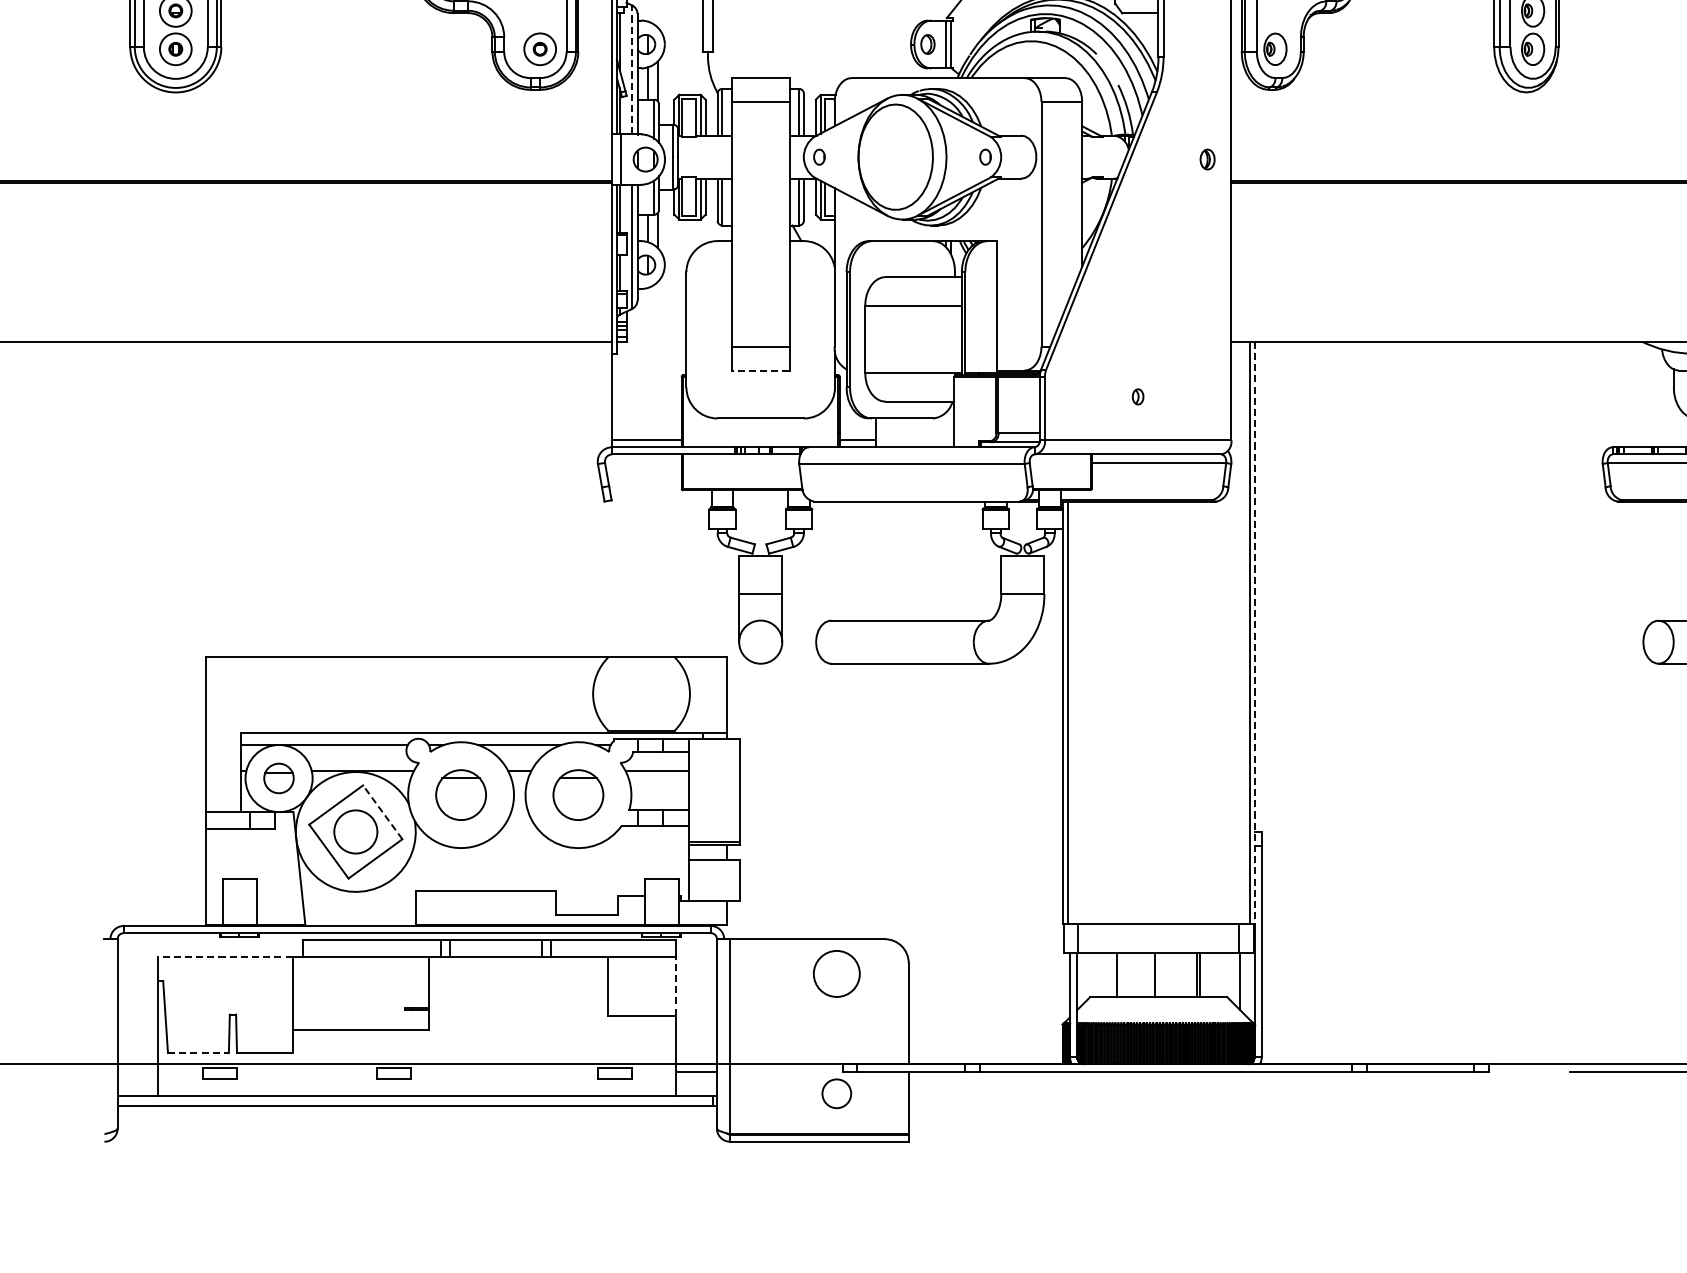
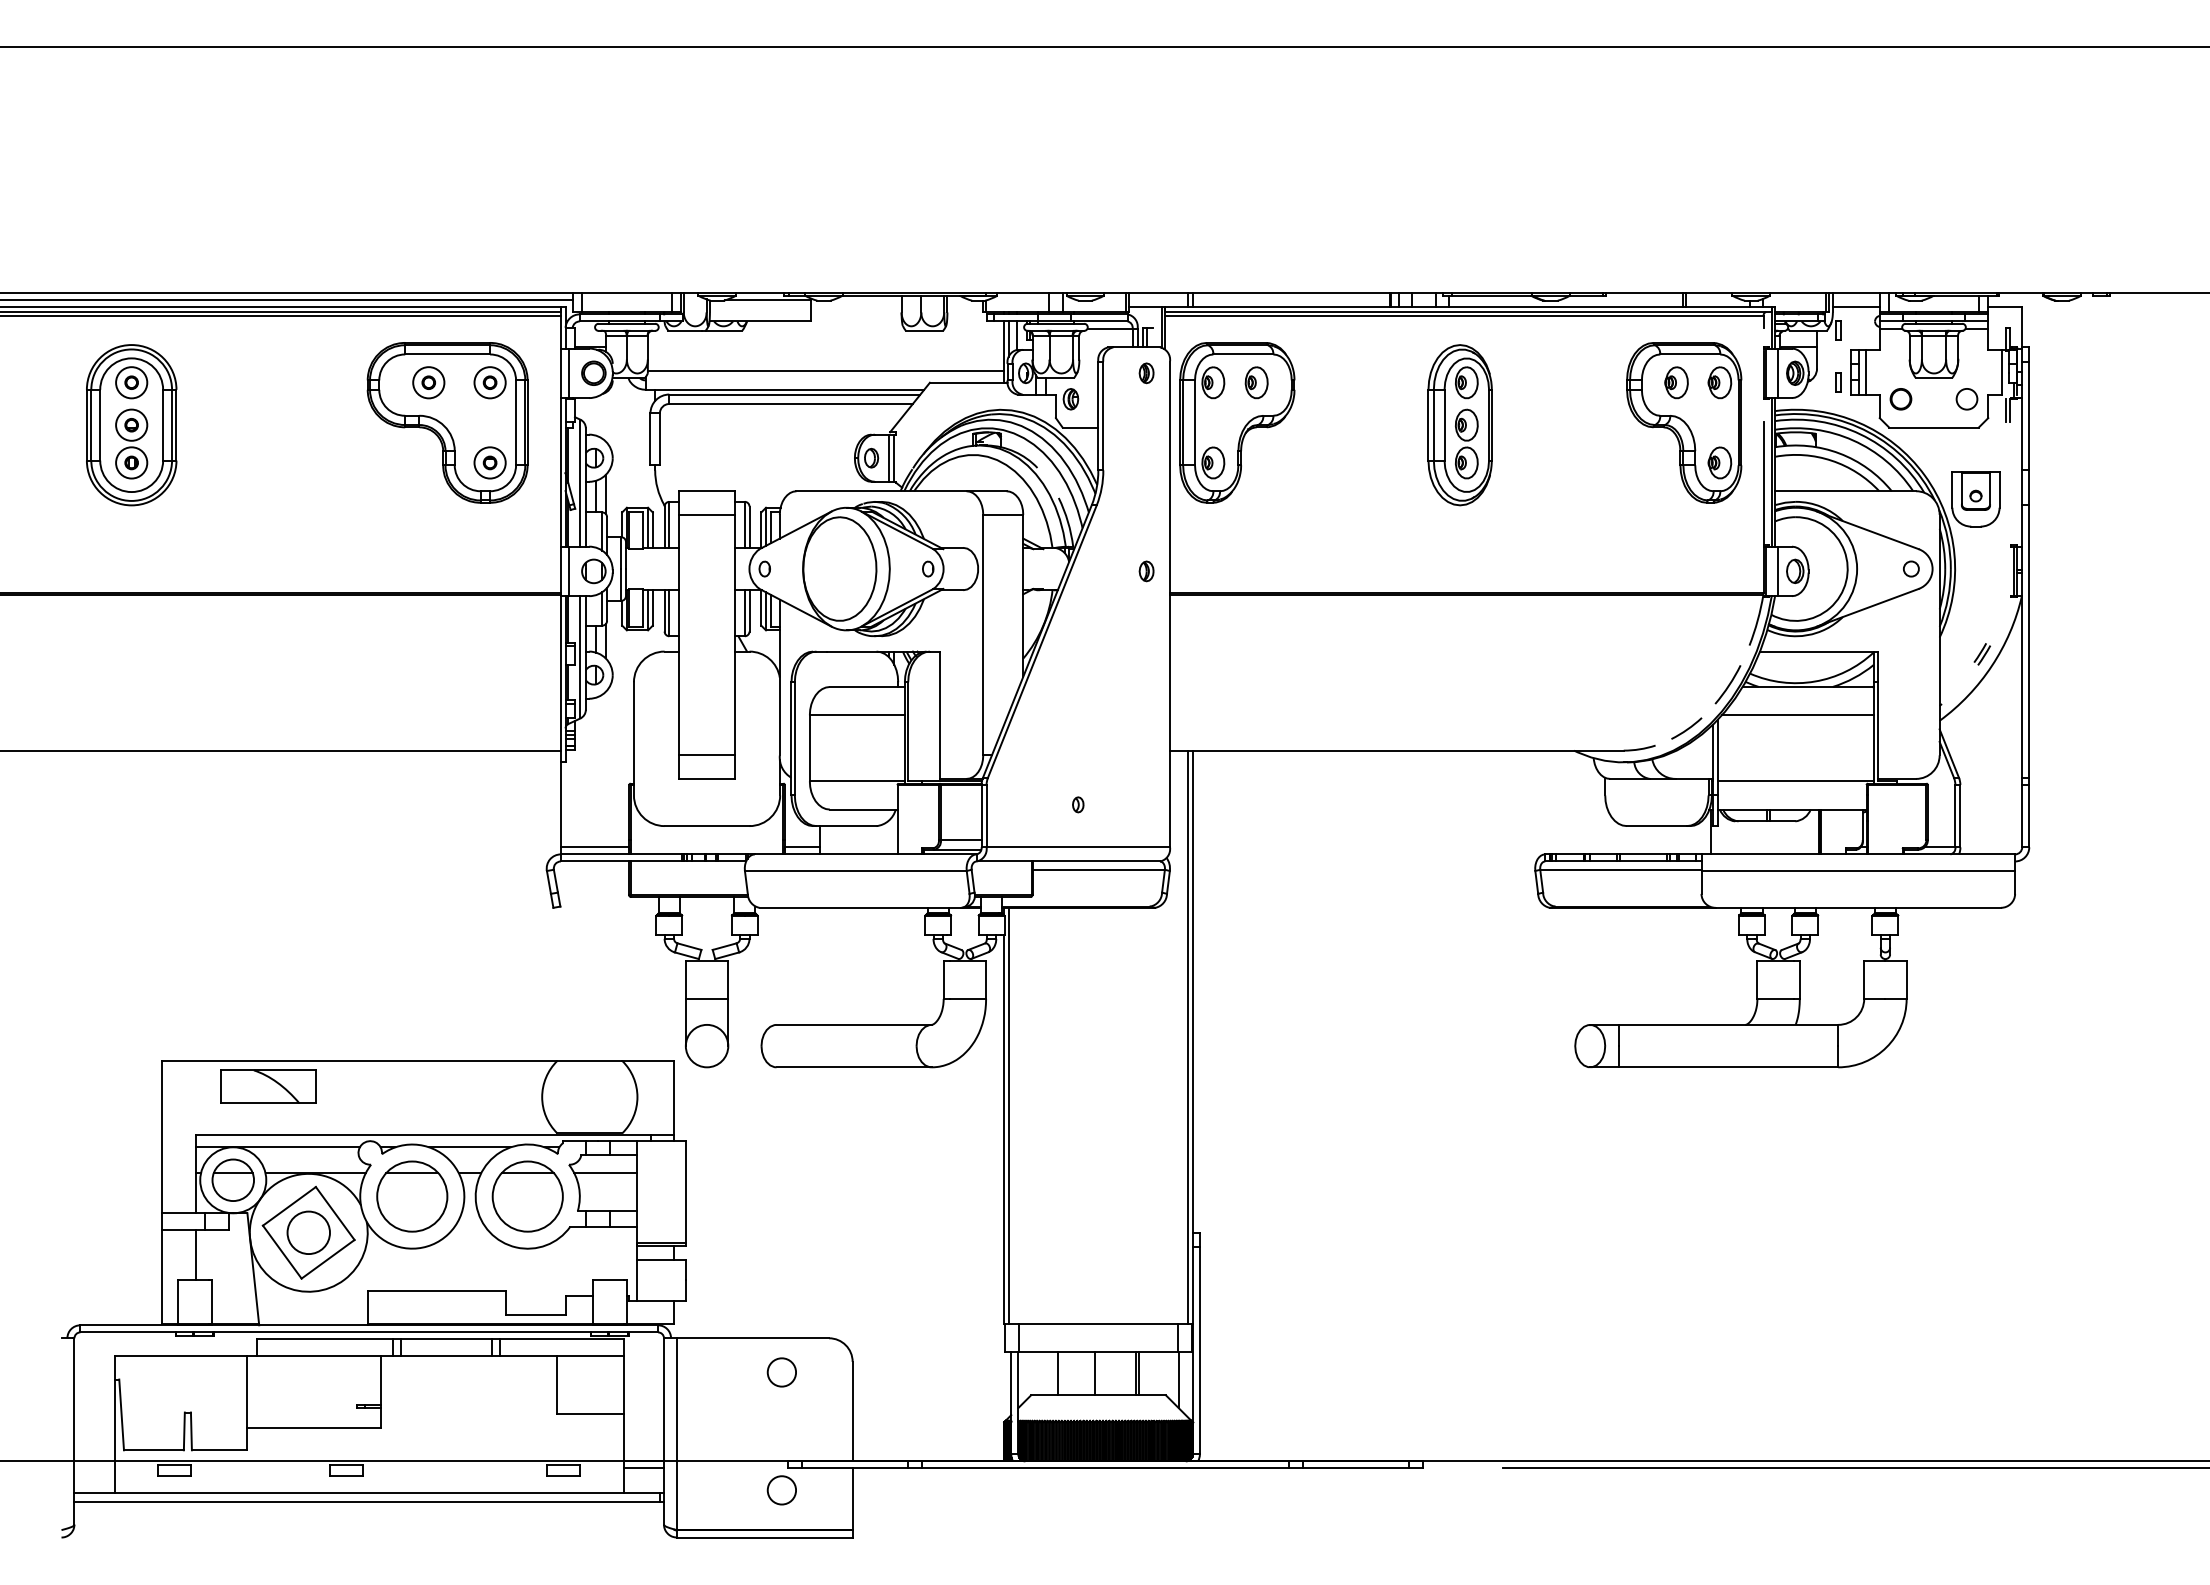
line: (632, 69) -> (580, 482), dashed -> solid
line: (760, 370) -> (706, 778), dashed -> solid
line: (1254, 633) -> (1192, 1037), dashed -> solid
part: (314, 683) -> (268, 1086), added
part: (278, 777) -> (232, 1179), size x1.43
part: (461, 795) -> (412, 1196), size x1.43
part: (578, 795) -> (527, 1196), size x1.43
line: (383, 812) -> (335, 1213), dashed -> solid
line: (240, 854) -> (195, 1254), added
line: (225, 956) -> (180, 1355), dashed -> solid
circle: (836, 973) -> (781, 1372), size x0.62
line: (675, 986) -> (623, 1384), dashed -> solid
line: (197, 1053) -> (153, 1450), dashed -> solid

